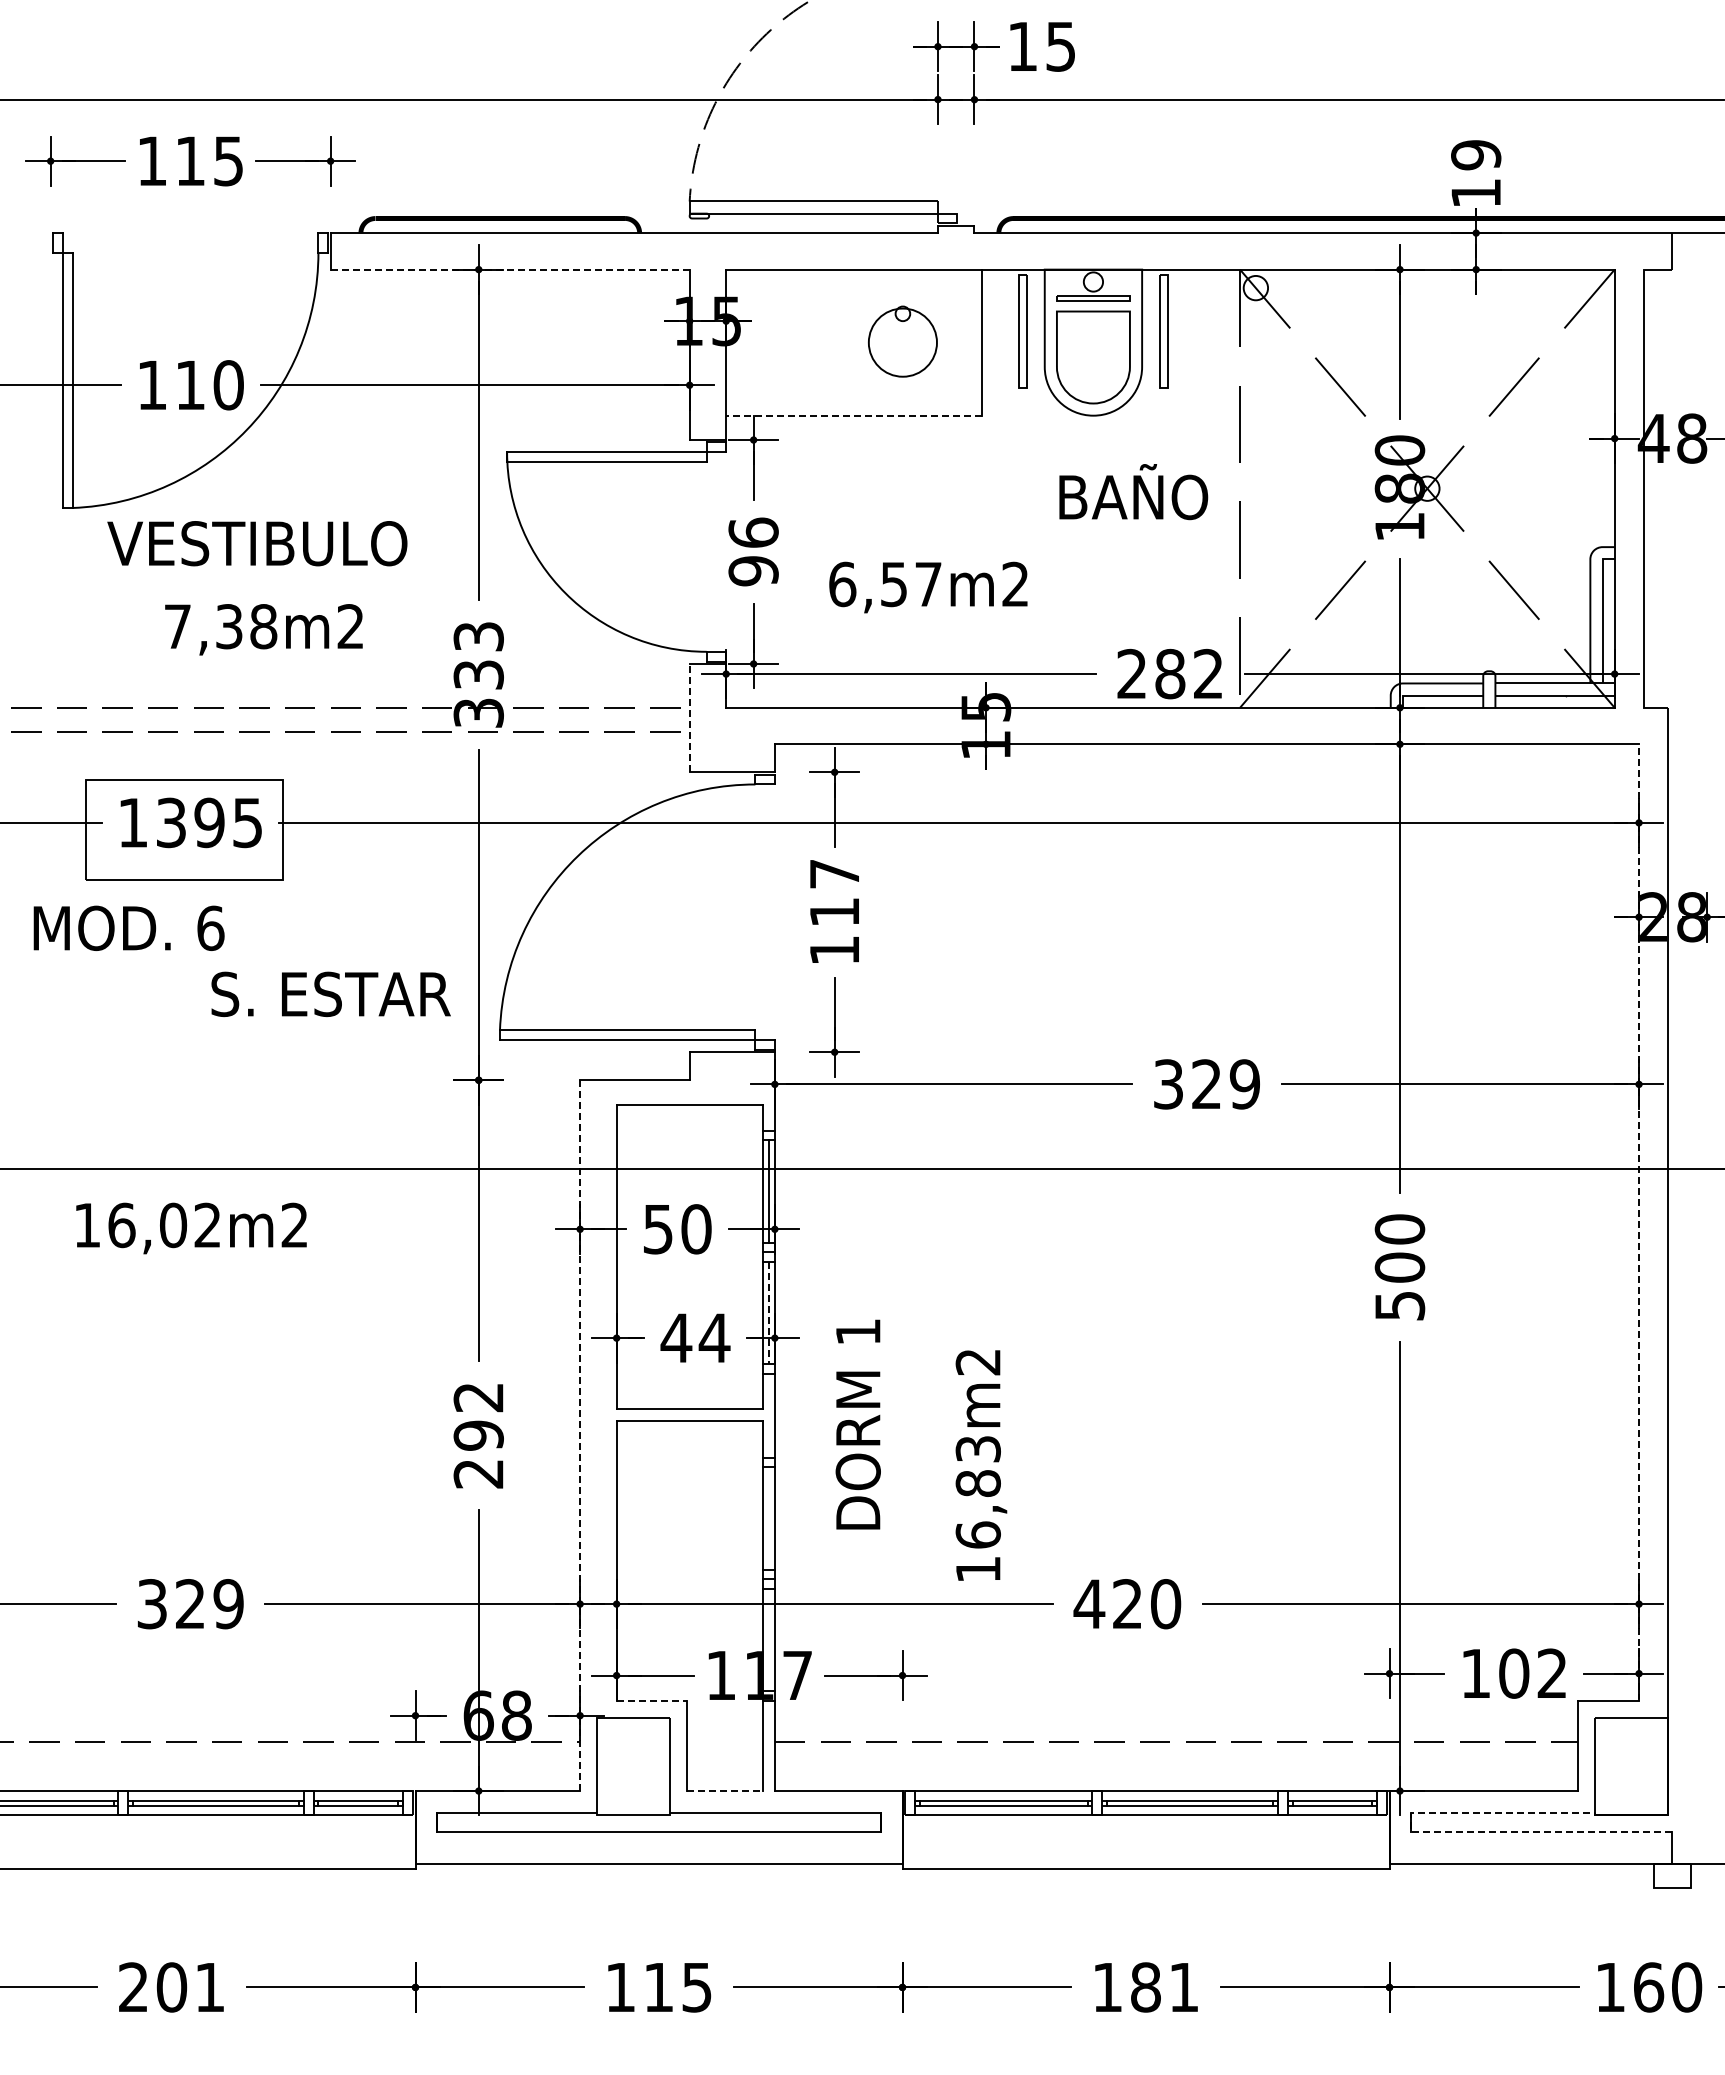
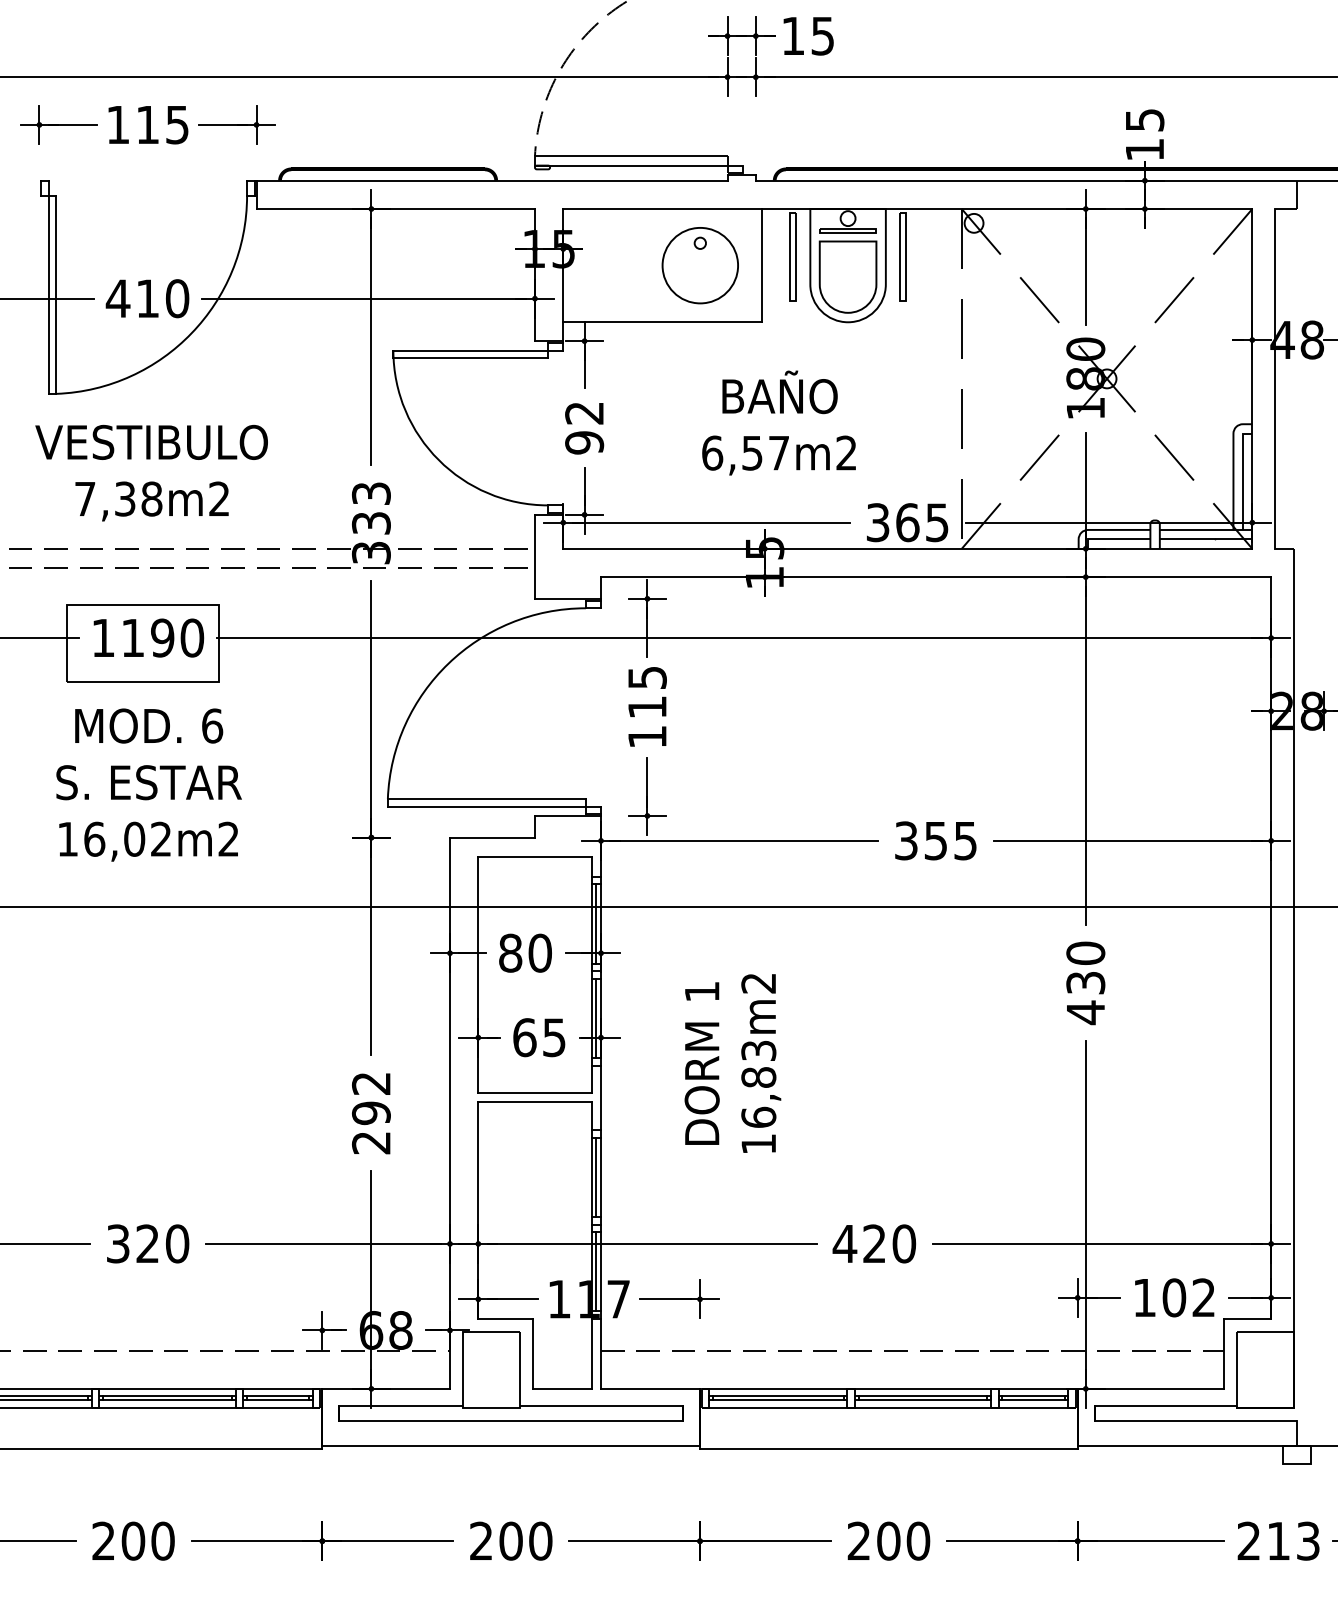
text: (1476, 155) -> (1145, 120), 19 -> 15
line: (510, 269) -> (396, 208), dashed -> solid
circle: (902, 342) -> (700, 265), size x1.43
text: (152, 385) -> (118, 298), 110 -> 410
line: (853, 415) -> (662, 322), dashed -> solid
text: (1133, 492) -> (779, 392), moved
text: (753, 532) -> (584, 412), 96 -> 92
text: (257, 543) -> (151, 442), moved
text: (928, 587) -> (779, 455), moved
text: (263, 629) -> (151, 501), moved
text: (1169, 673) -> (907, 522), 282 -> 365
line: (689, 717) -> (534, 556), dashed -> solid
text: (209, 822) -> (162, 637), 1395 -> 1190
text: (834, 874) -> (647, 678), 117 -> 115
text: (128, 927) -> (148, 725), moved
text: (330, 994) -> (148, 782), moved
text: (1225, 1084) -> (950, 840), 329 -> 355
line: (1639, 1222) -> (1271, 947), dashed -> solid
text: (191, 1228) -> (148, 841), moved
text: (658, 1229) -> (510, 953), 50 -> 80
text: (1399, 1286) -> (1085, 997), 500 -> 430
line: (768, 1313) -> (596, 1018), dashed -> solid
text: (695, 1338) -> (539, 1037), 44 -> 65
text: (857, 1424) -> (701, 1063), moved
line: (580, 1435) -> (450, 1113), dashed -> solid
text: (981, 1465) -> (761, 1063), moved
line: (768, 1518) -> (596, 1177), added
text: (228, 1604) -> (177, 1244), 329 -> 320
line: (768, 1640) -> (596, 1272), added
line: (652, 1700) -> (506, 1318), dashed -> solid
line: (724, 1791) -> (561, 1389), dashed -> solid
line: (1438, 1832) -> (1115, 1421), dashed -> solid
text: (210, 1987) -> (163, 1541), 201 -> 200
text: (659, 1987) -> (511, 1541), 115 -> 200
text: (1146, 1987) -> (889, 1541), 181 -> 200
text: (1649, 1987) -> (1279, 1541), 160 -> 213

